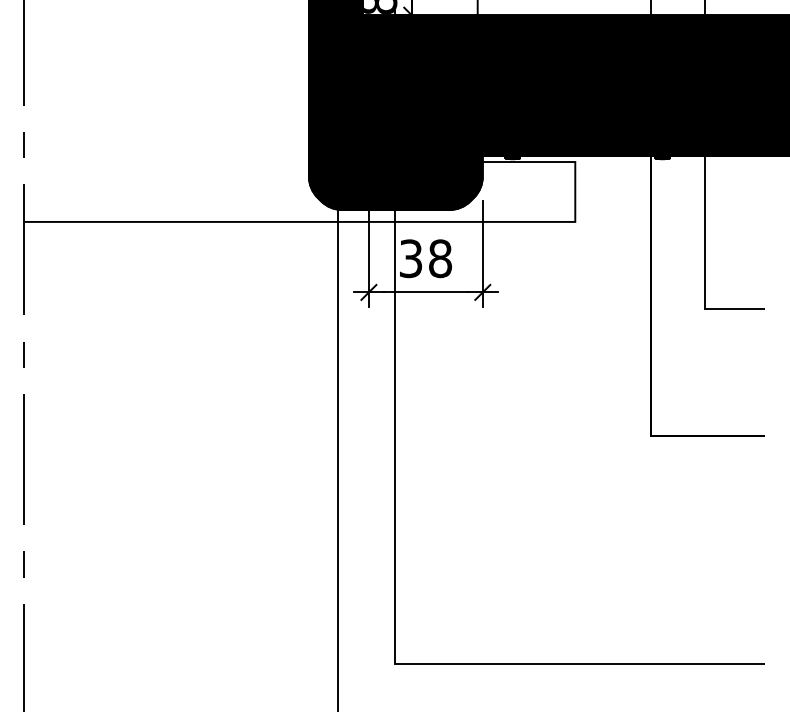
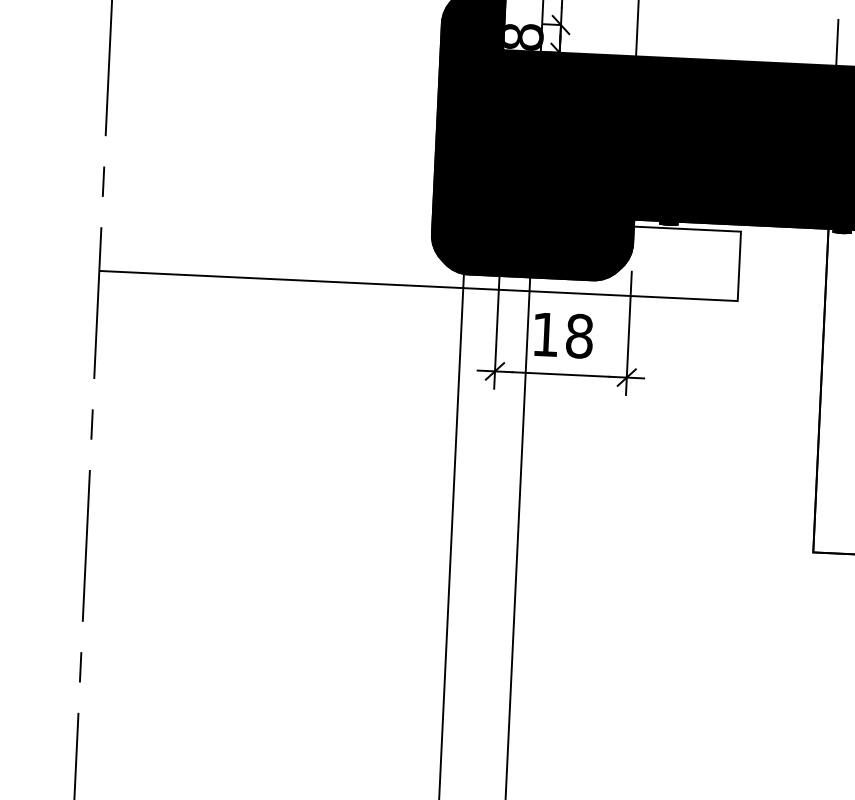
text: (411, 258) -> (546, 334), 38 -> 18

